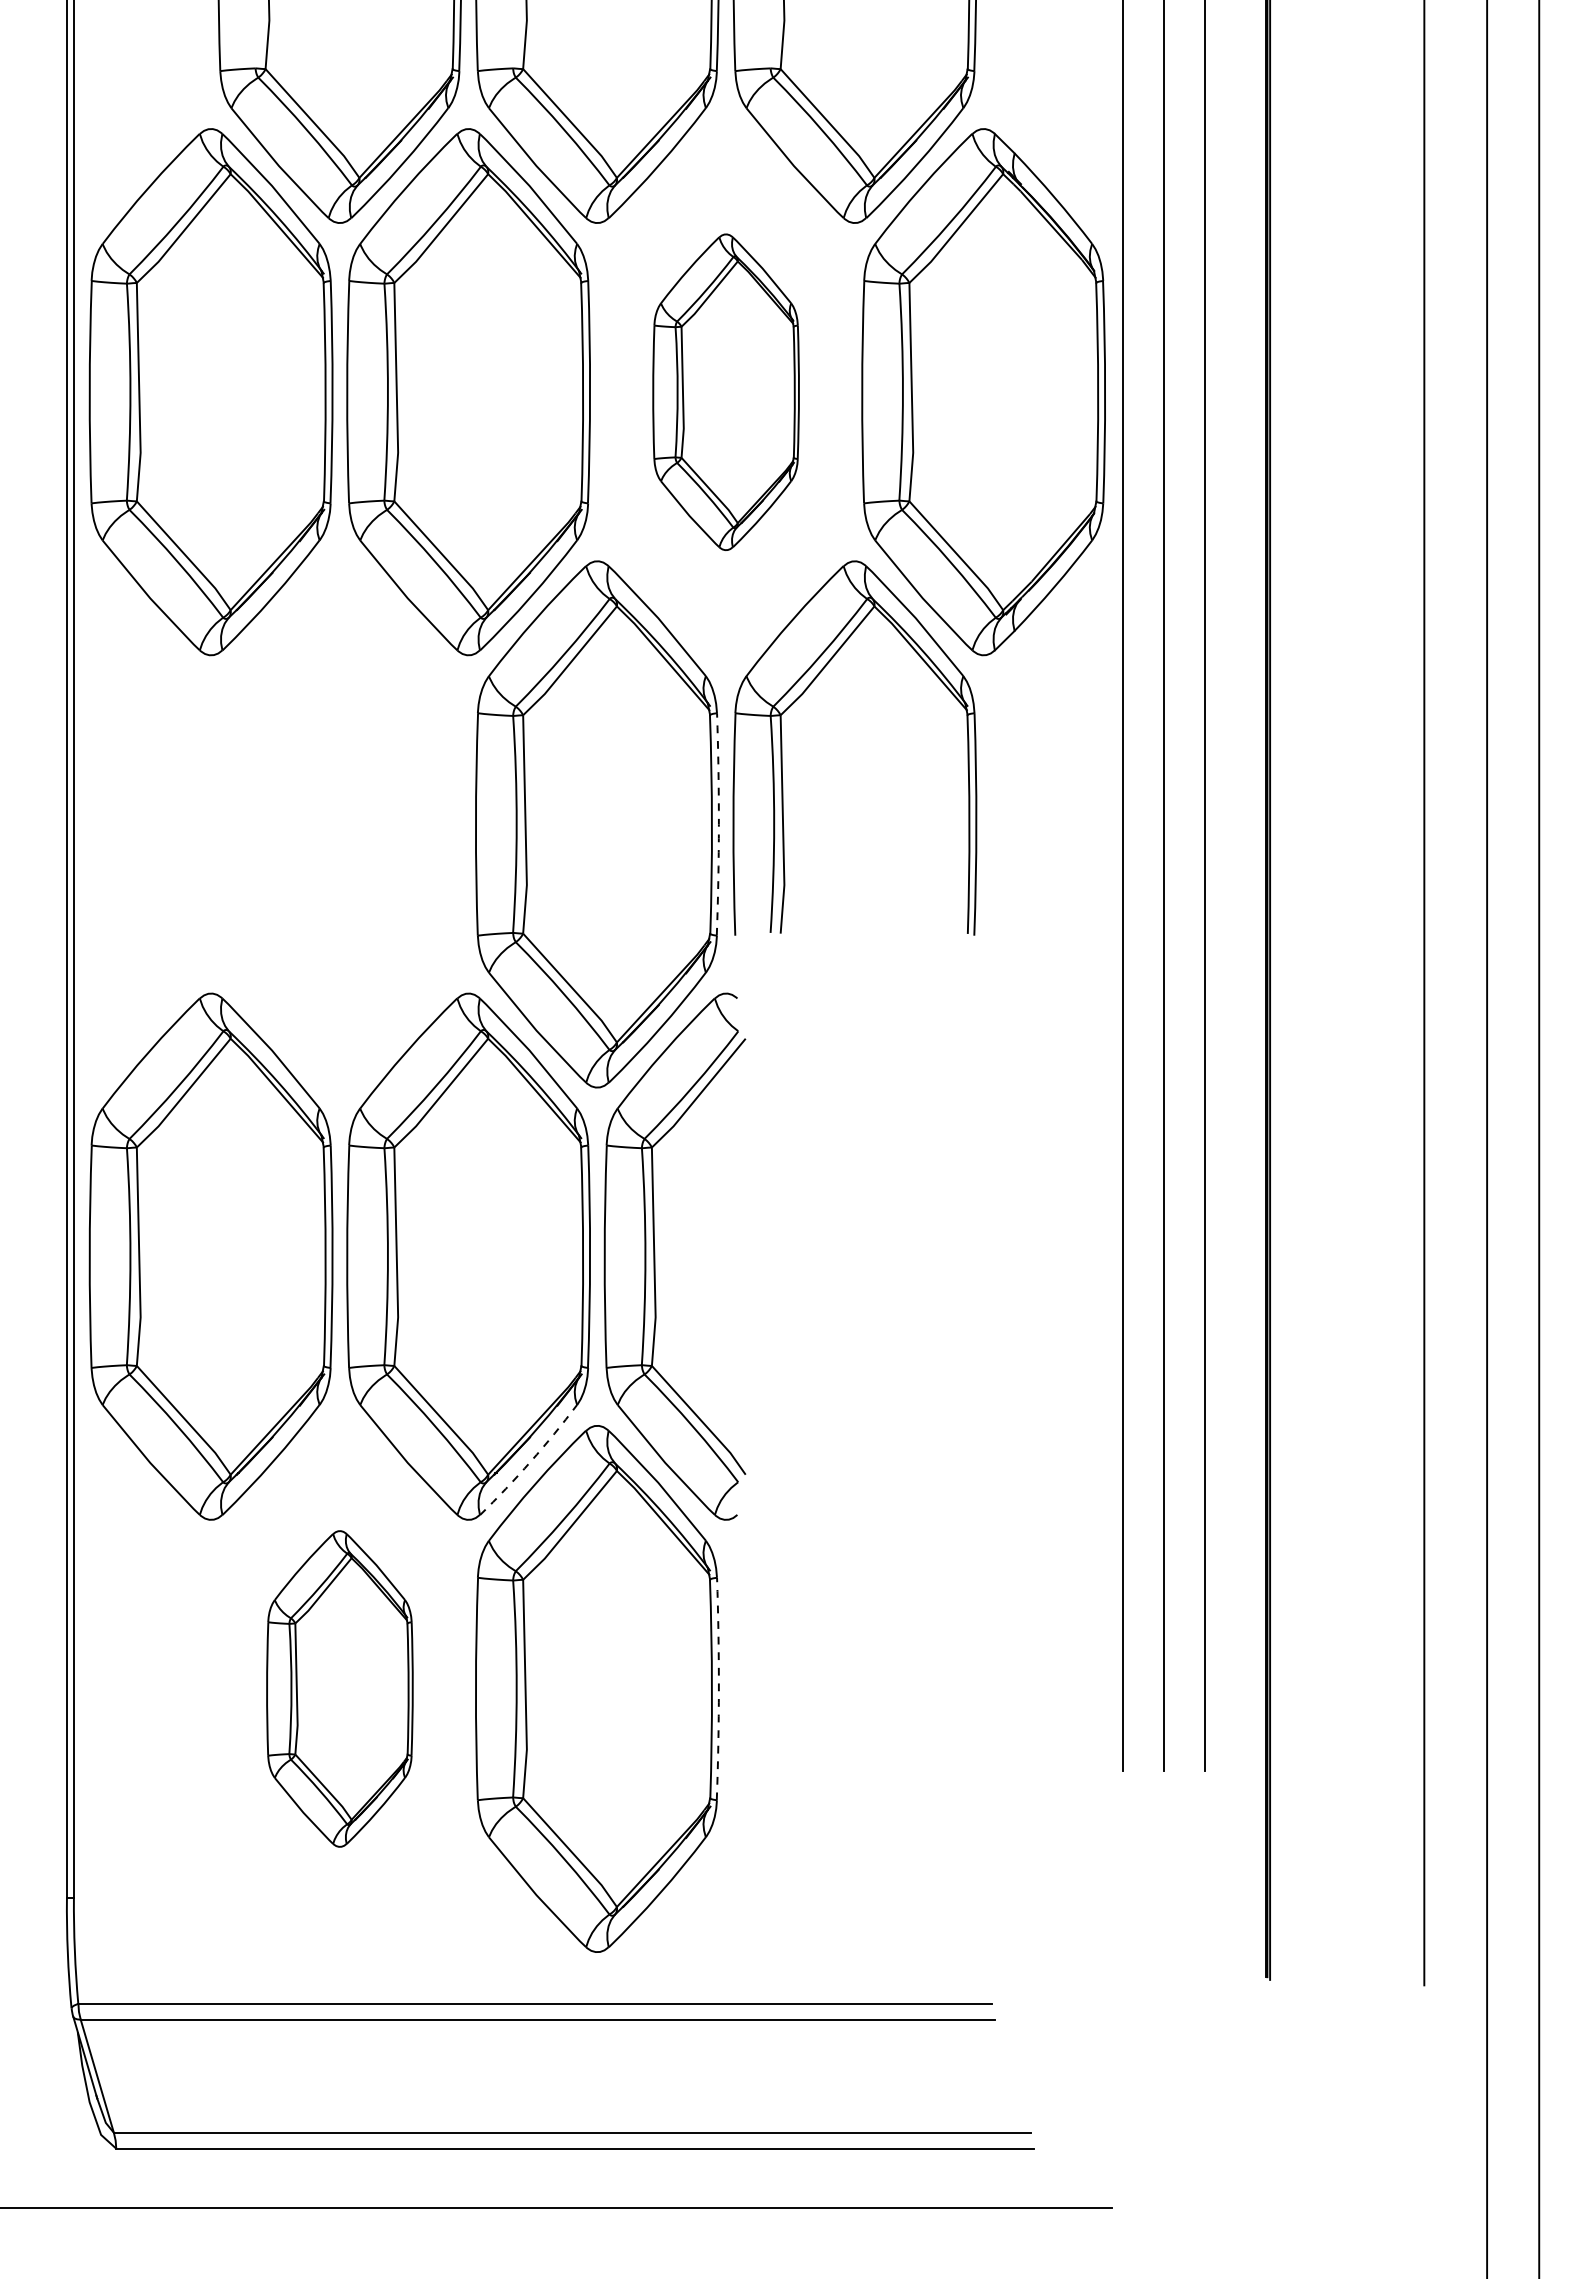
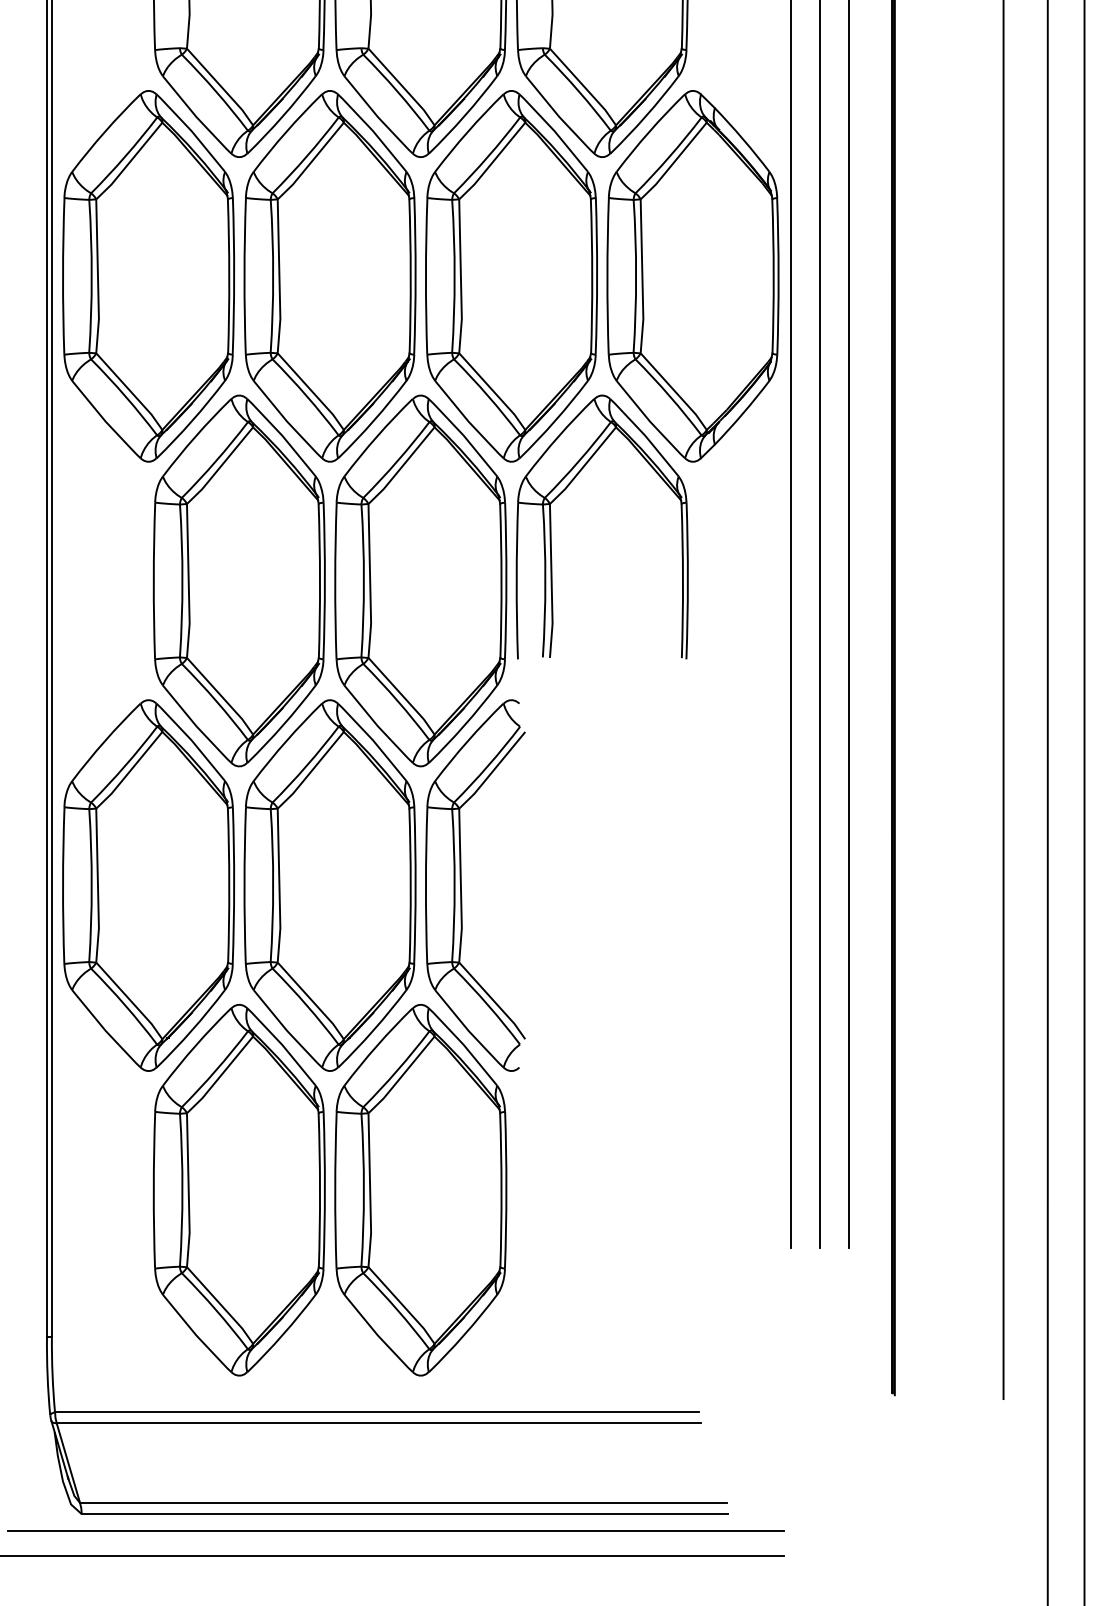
part: (725, 392) -> (511, 276), size x1.67
part: (339, 824) -> (239, 581), added
arc: (718, 824) -> (506, 581), dashed -> solid
arc: (530, 1461) -> (373, 1029), dashed -> solid
part: (339, 1688) -> (239, 1189), size x1.67
arc: (718, 1688) -> (506, 1189), dashed -> solid
line: (561, 2171) -> (395, 1530), added

